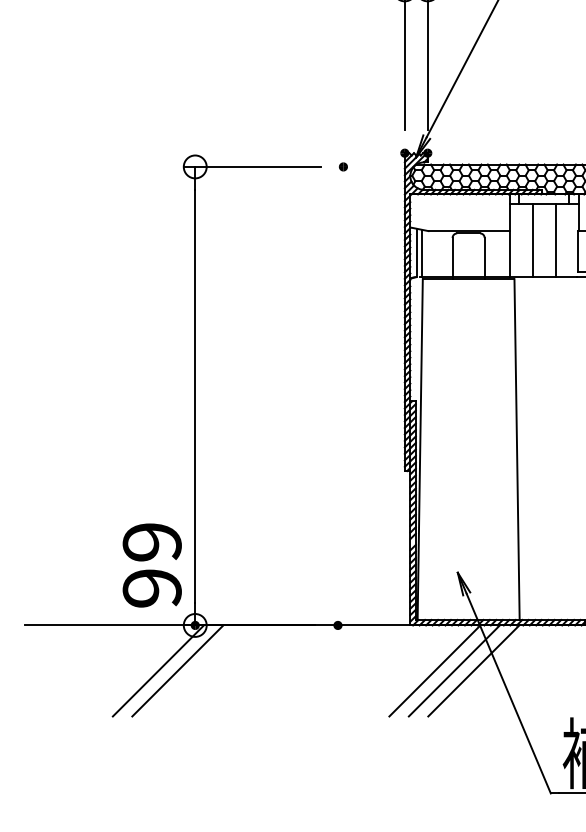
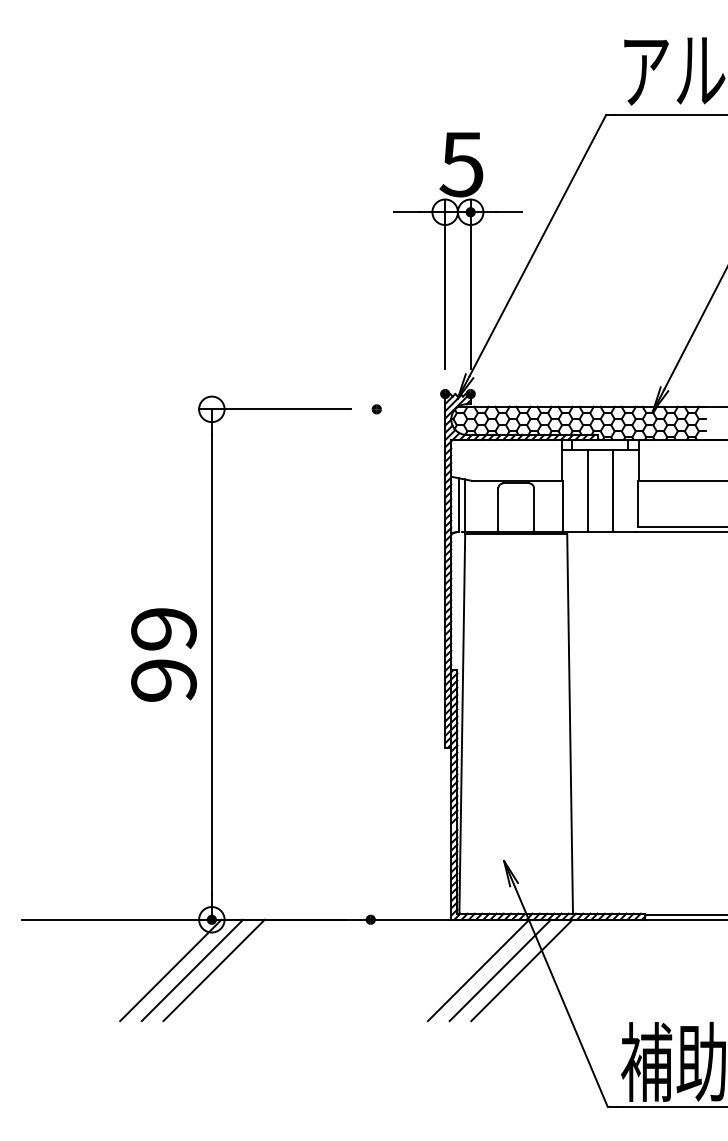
text: (151, 565) -> (163, 654), moved
line: (196, 671) -> (213, 970), added

